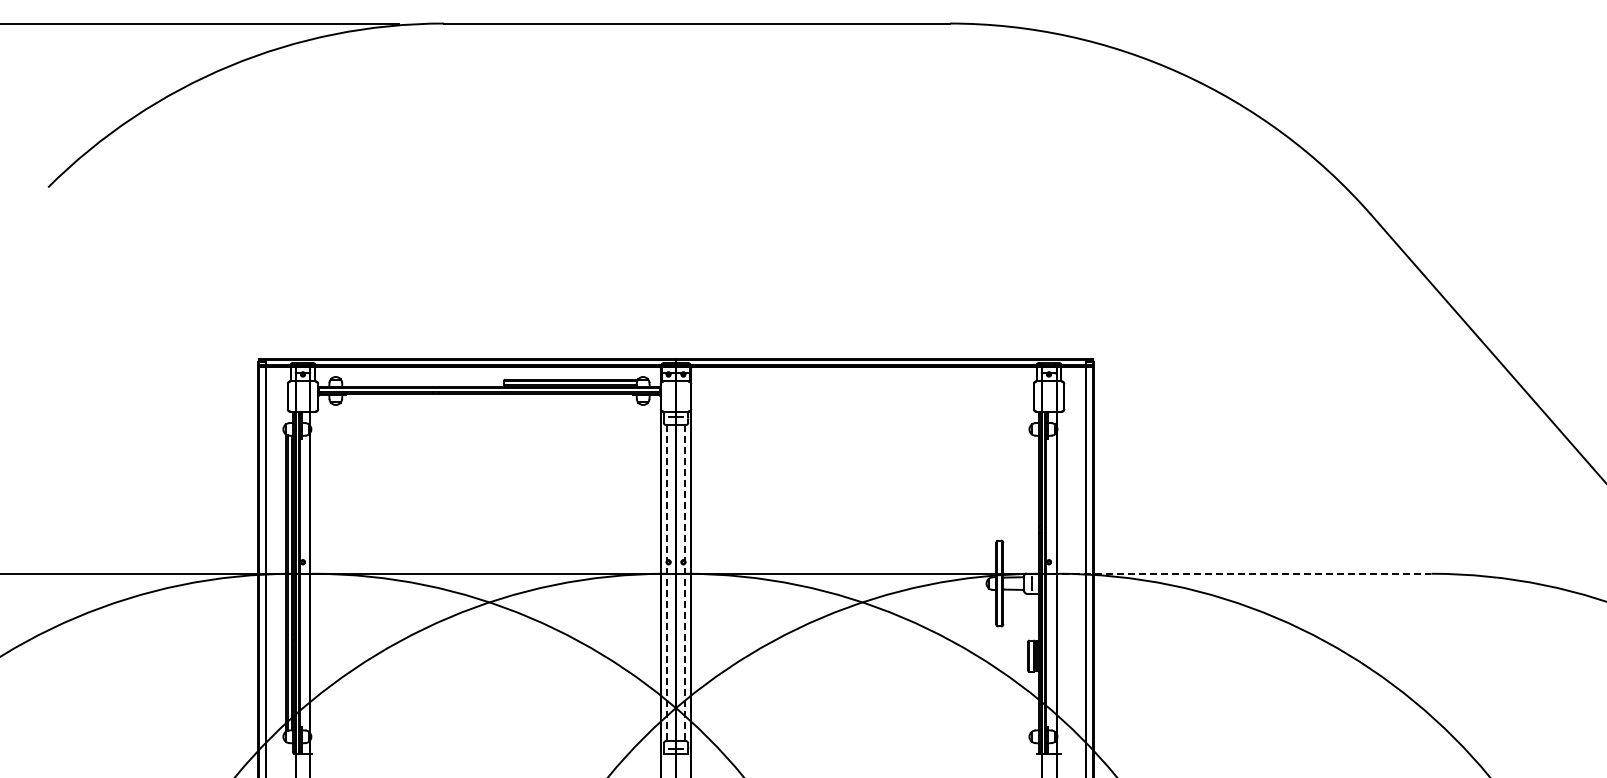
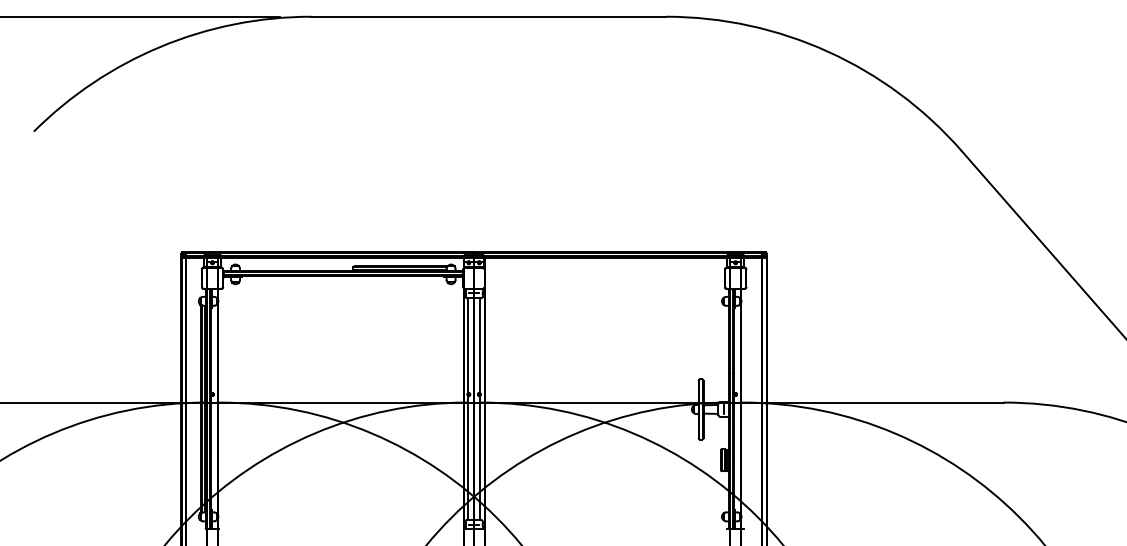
line: (1235, 573) -> (866, 402), dashed -> solid
line: (667, 583) -> (468, 409), dashed -> solid
line: (685, 583) -> (480, 409), dashed -> solid

